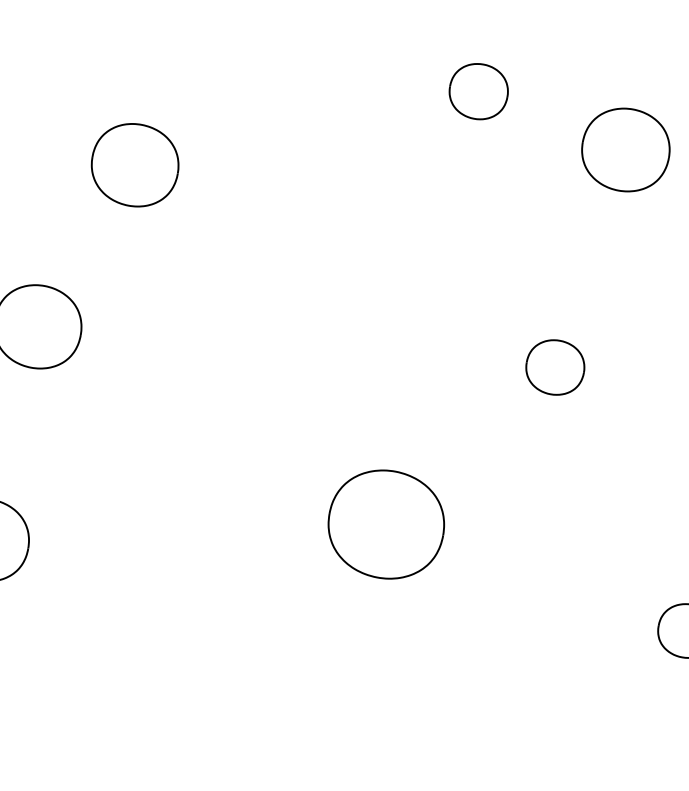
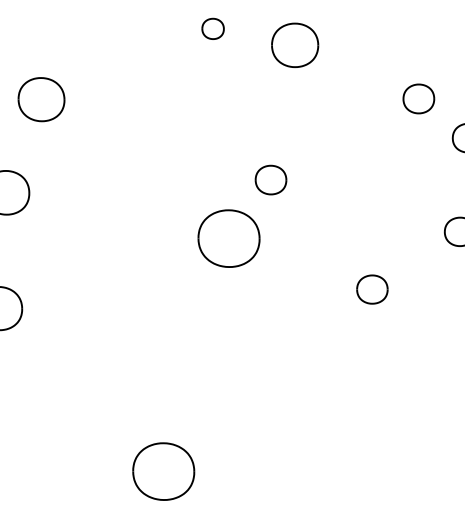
part: (477, 90) -> (212, 28), size x0.7
part: (554, 366) -> (270, 179), moved
part: (385, 524) -> (228, 238), moved

